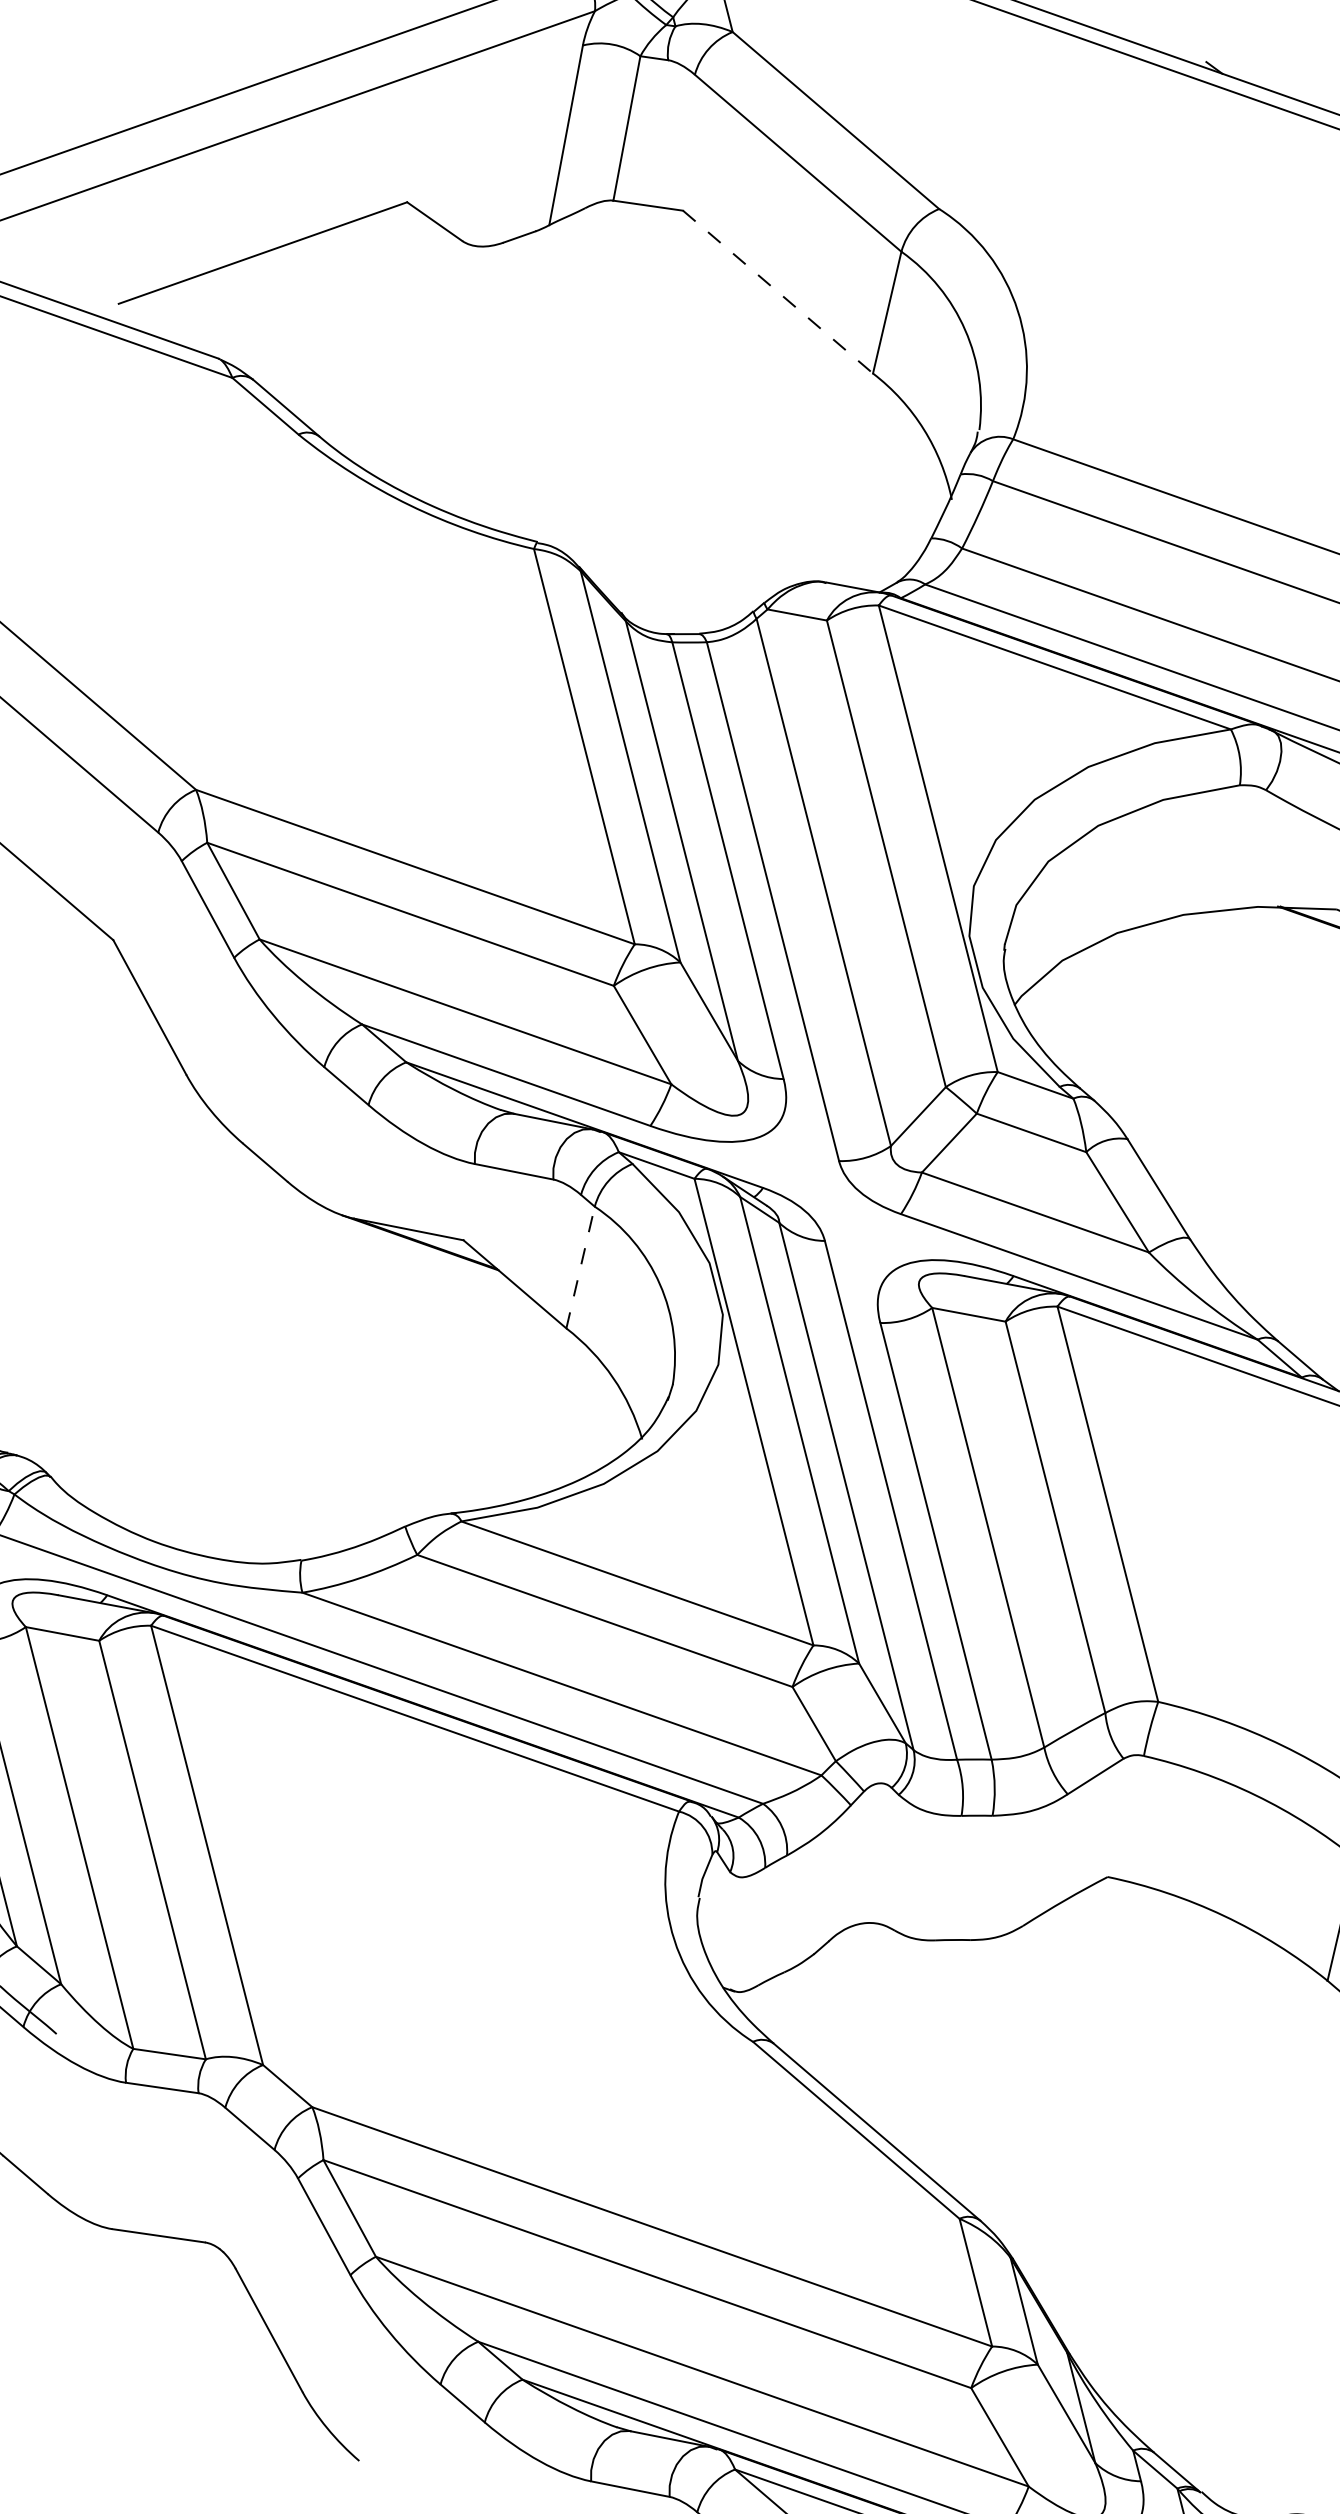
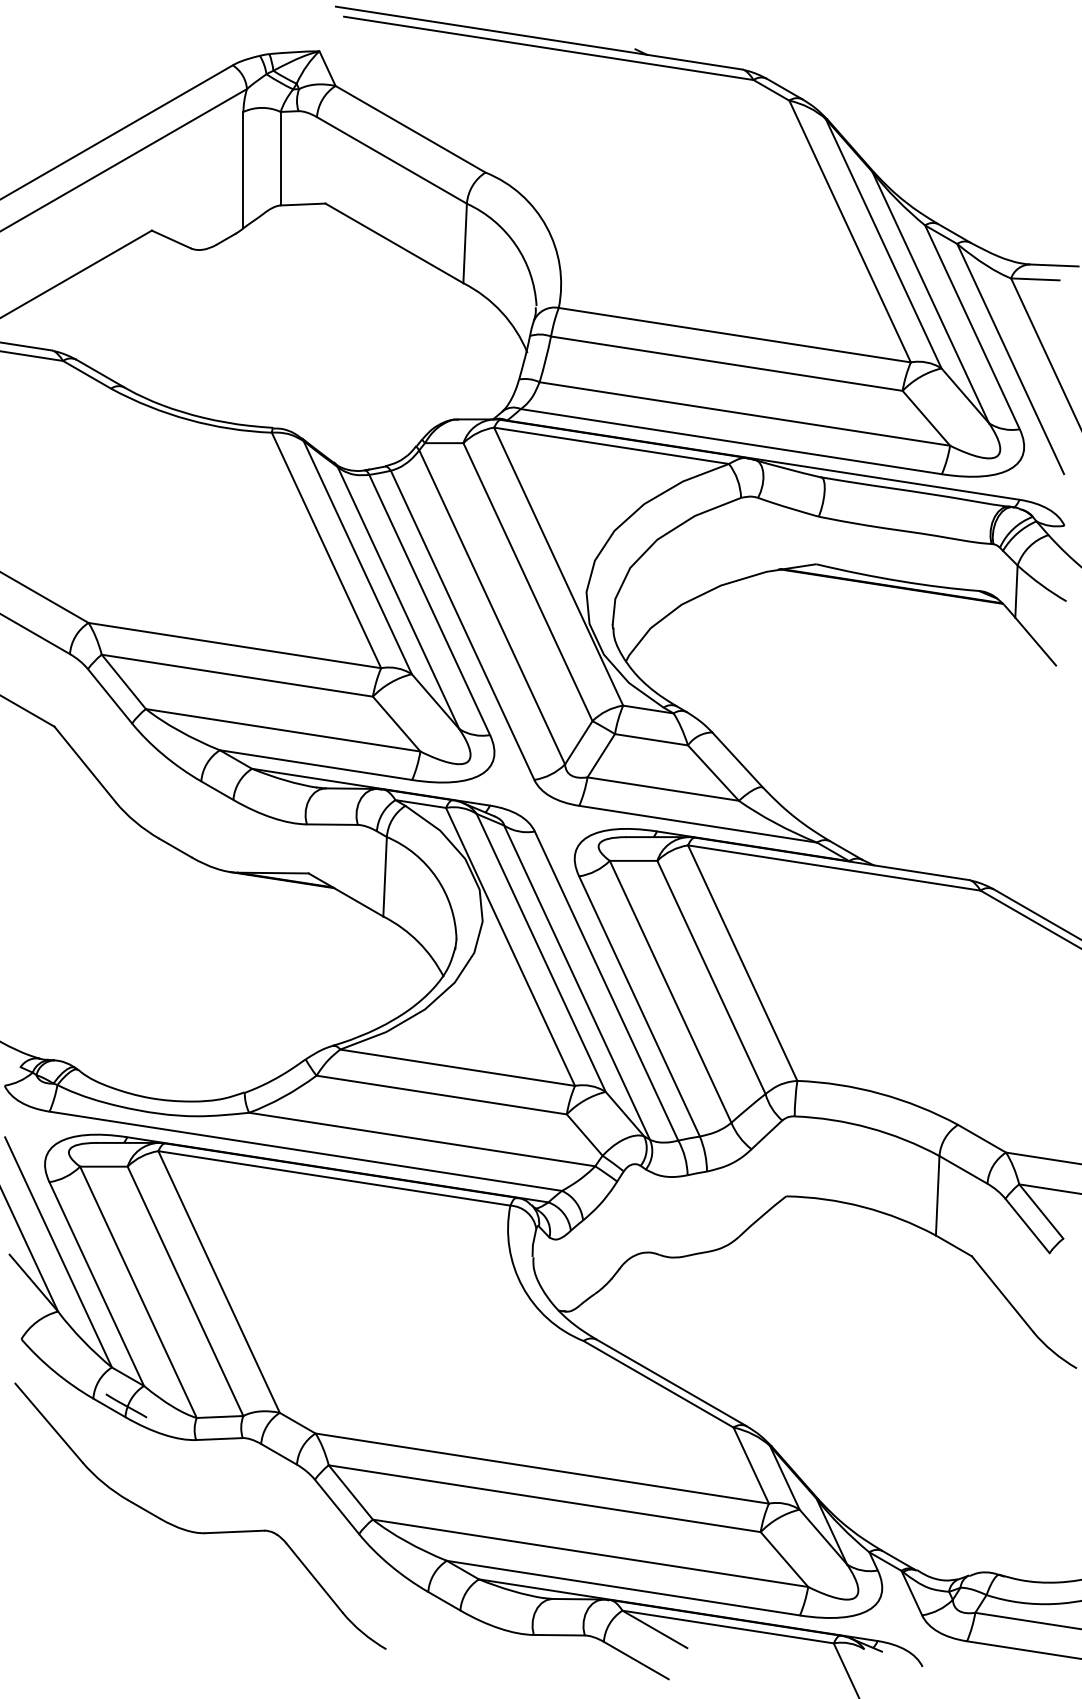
line: (778, 292) -> (394, 243), dashed -> solid
line: (581, 1267) -> (385, 876), dashed -> solid

